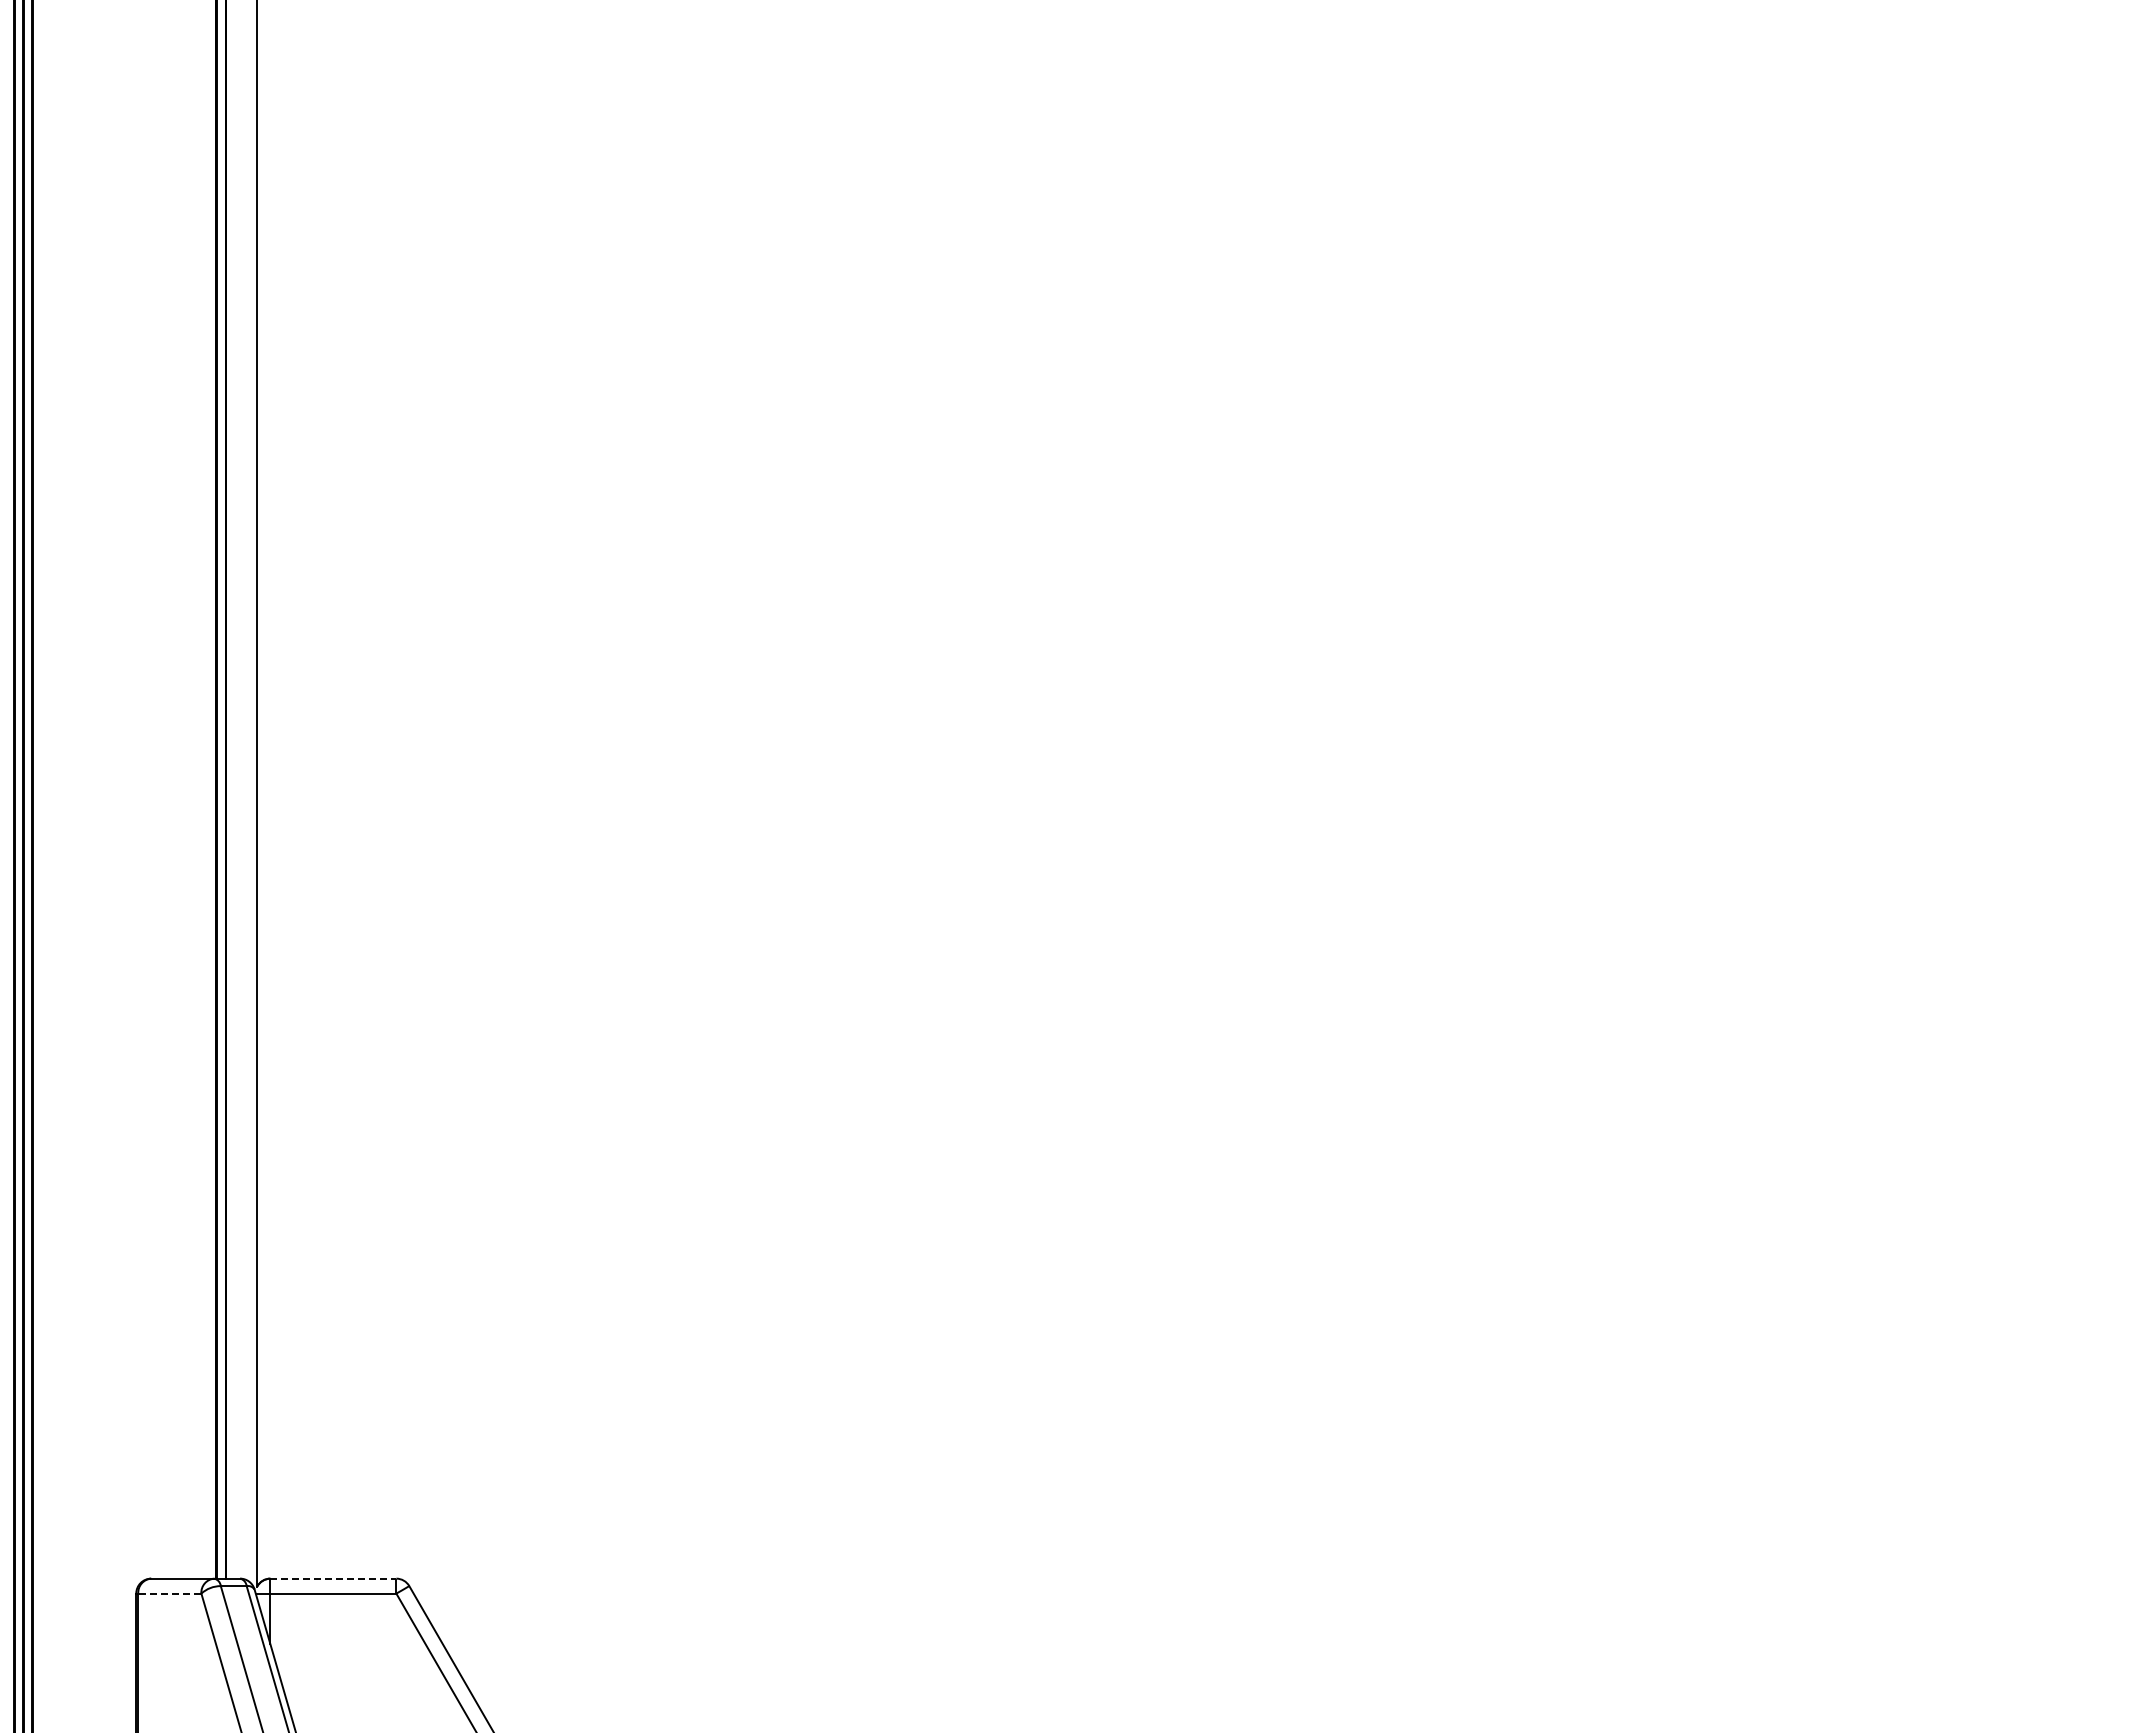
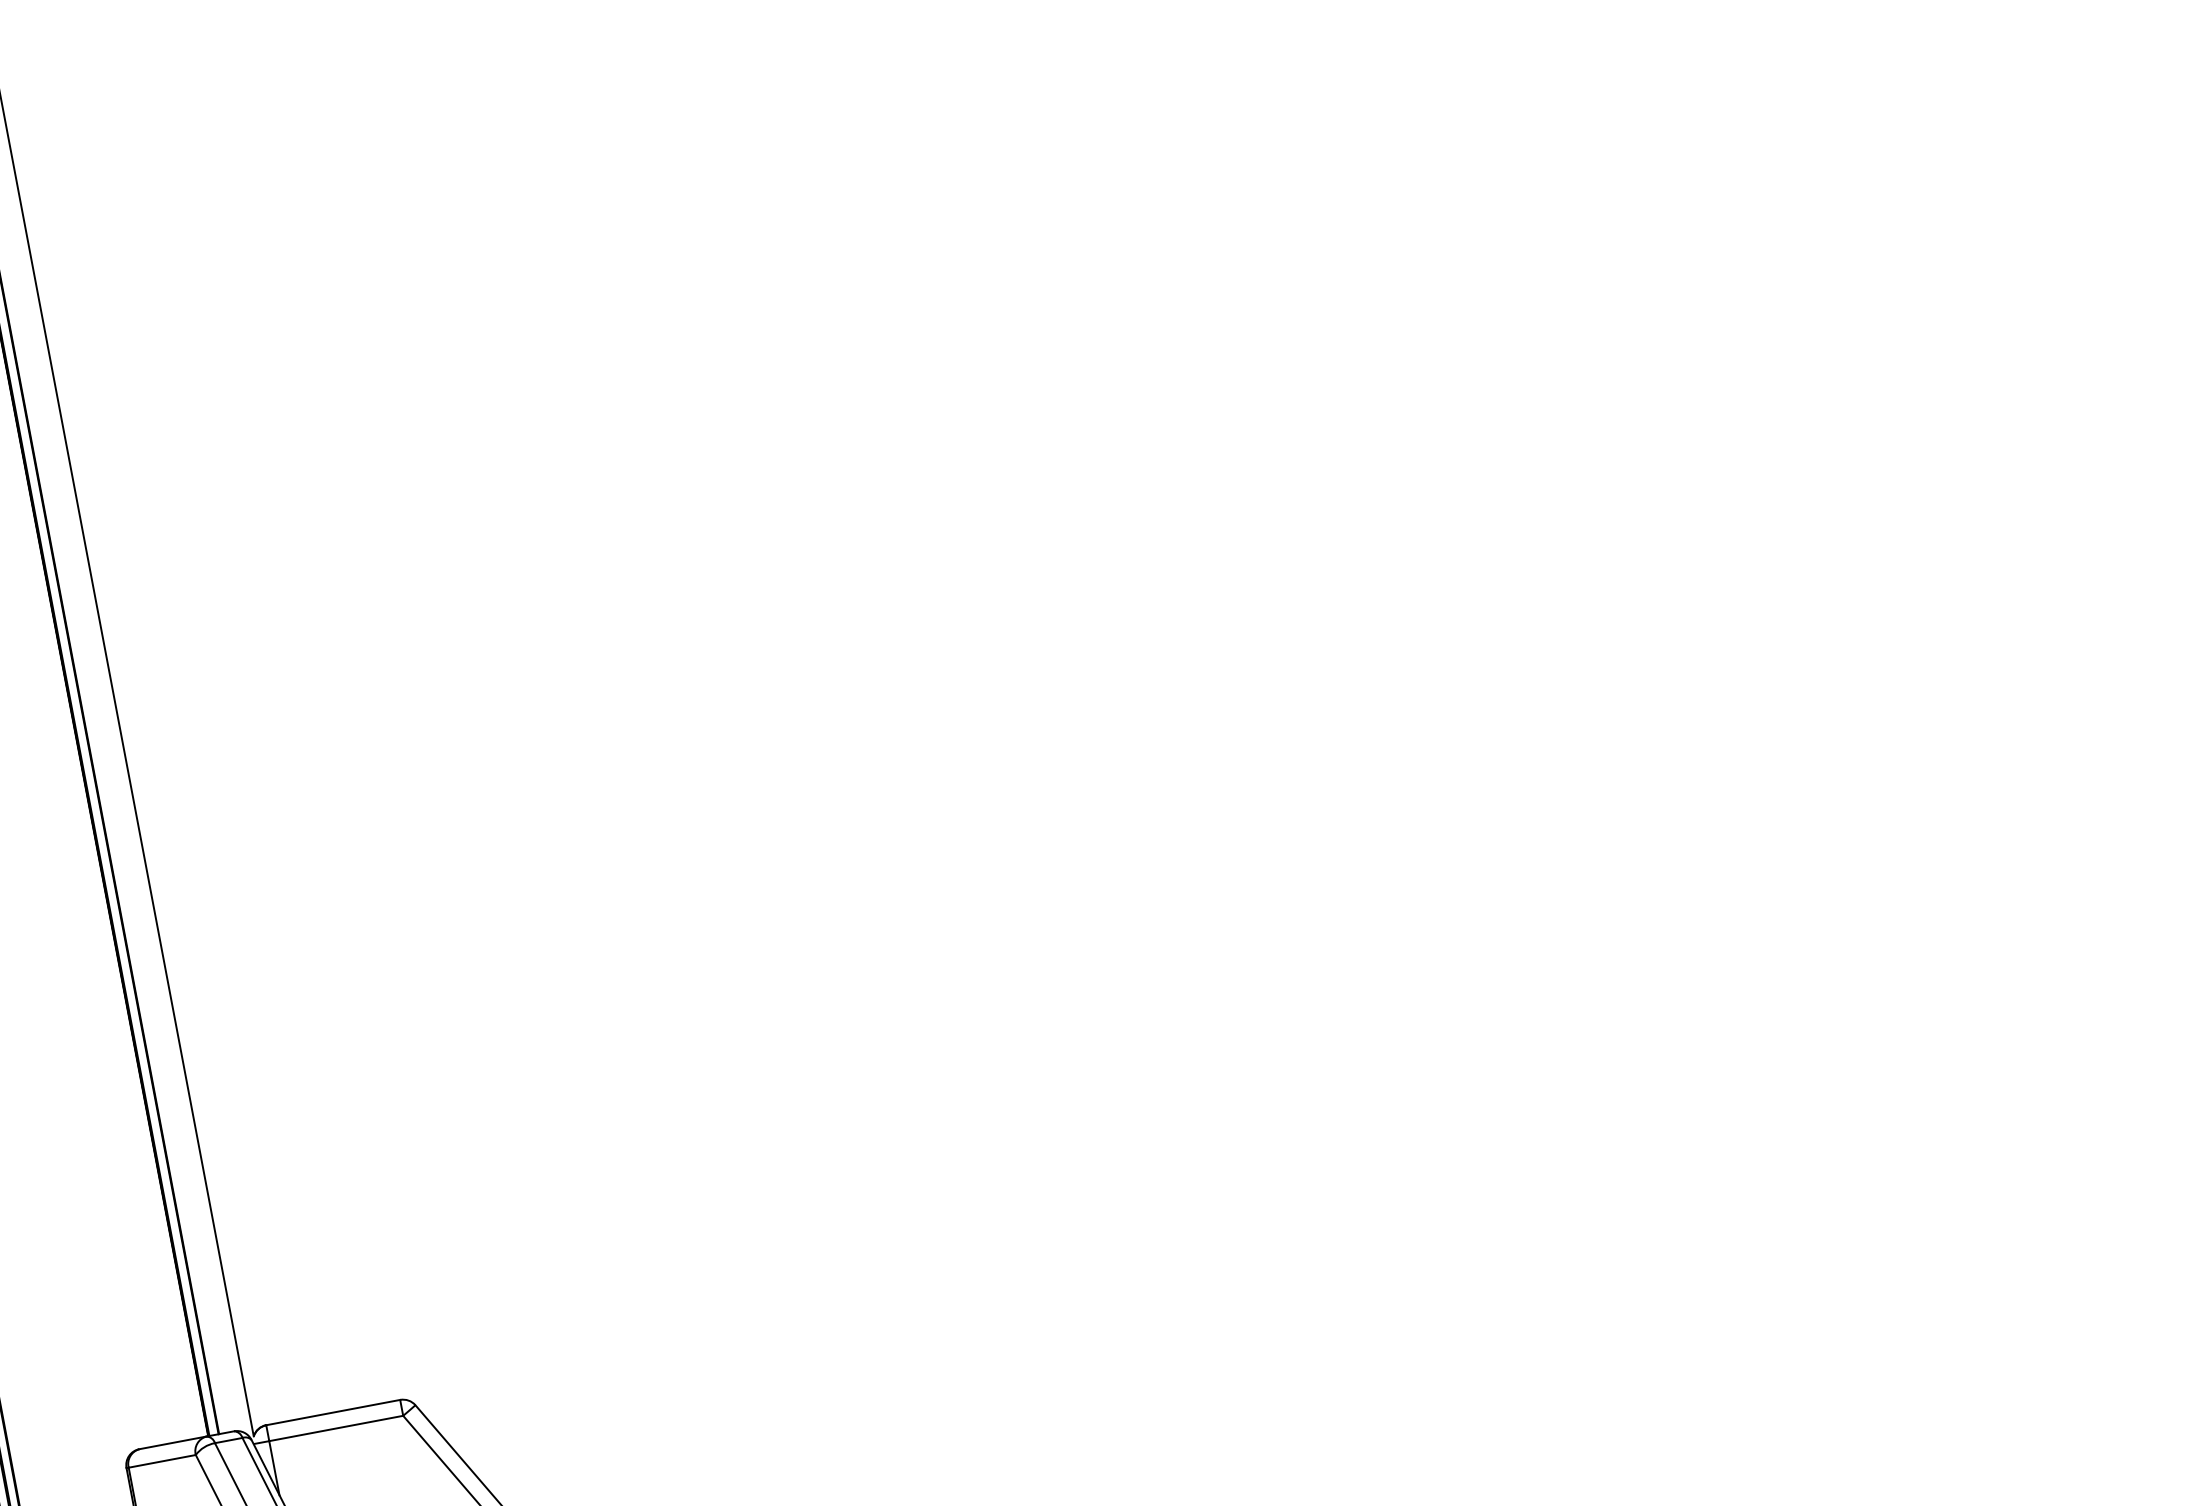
line: (333, 1578) -> (333, 1412), dashed -> solid
line: (169, 1593) -> (161, 1461), dashed -> solid

